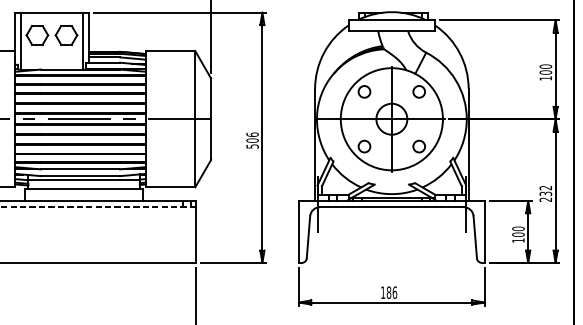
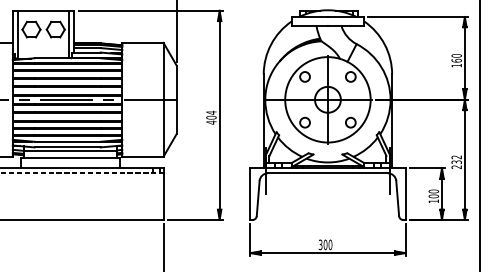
text: (545, 72) -> (456, 60), 100 -> 160
text: (252, 140) -> (211, 117), 506 -> 404
text: (388, 292) -> (325, 244), 186 -> 300

